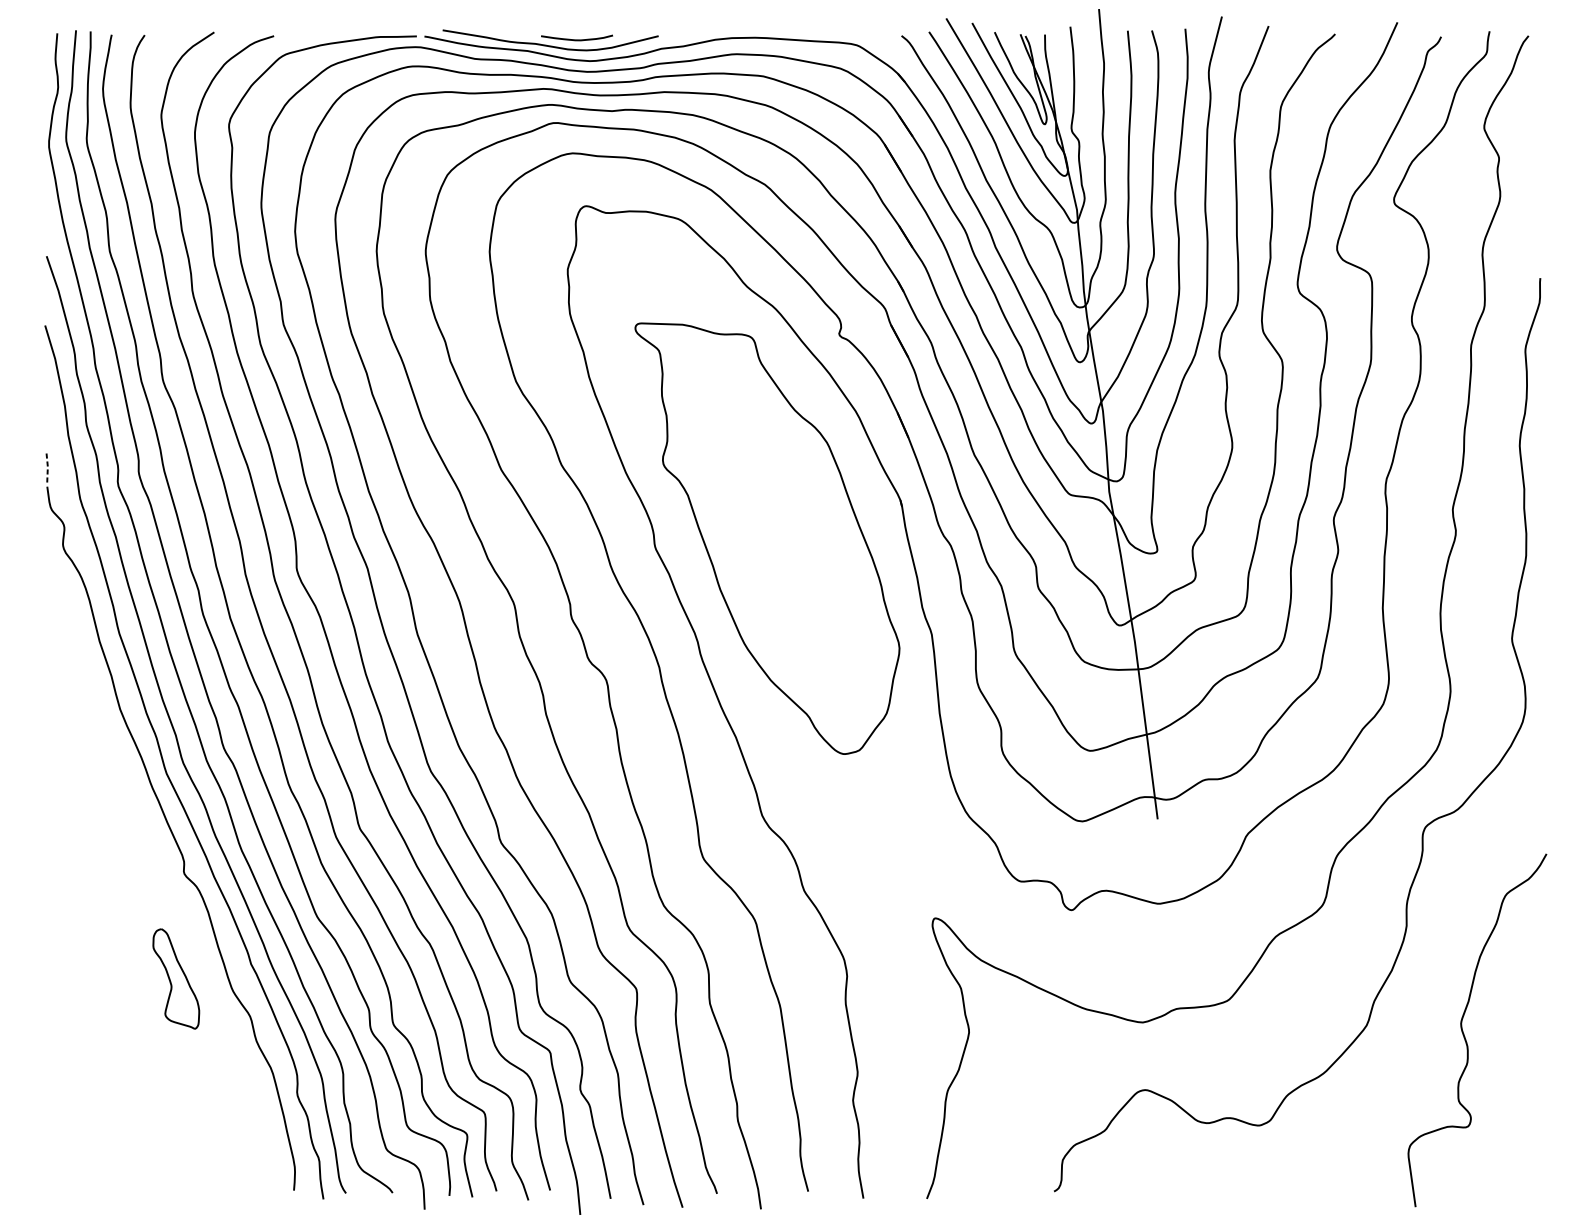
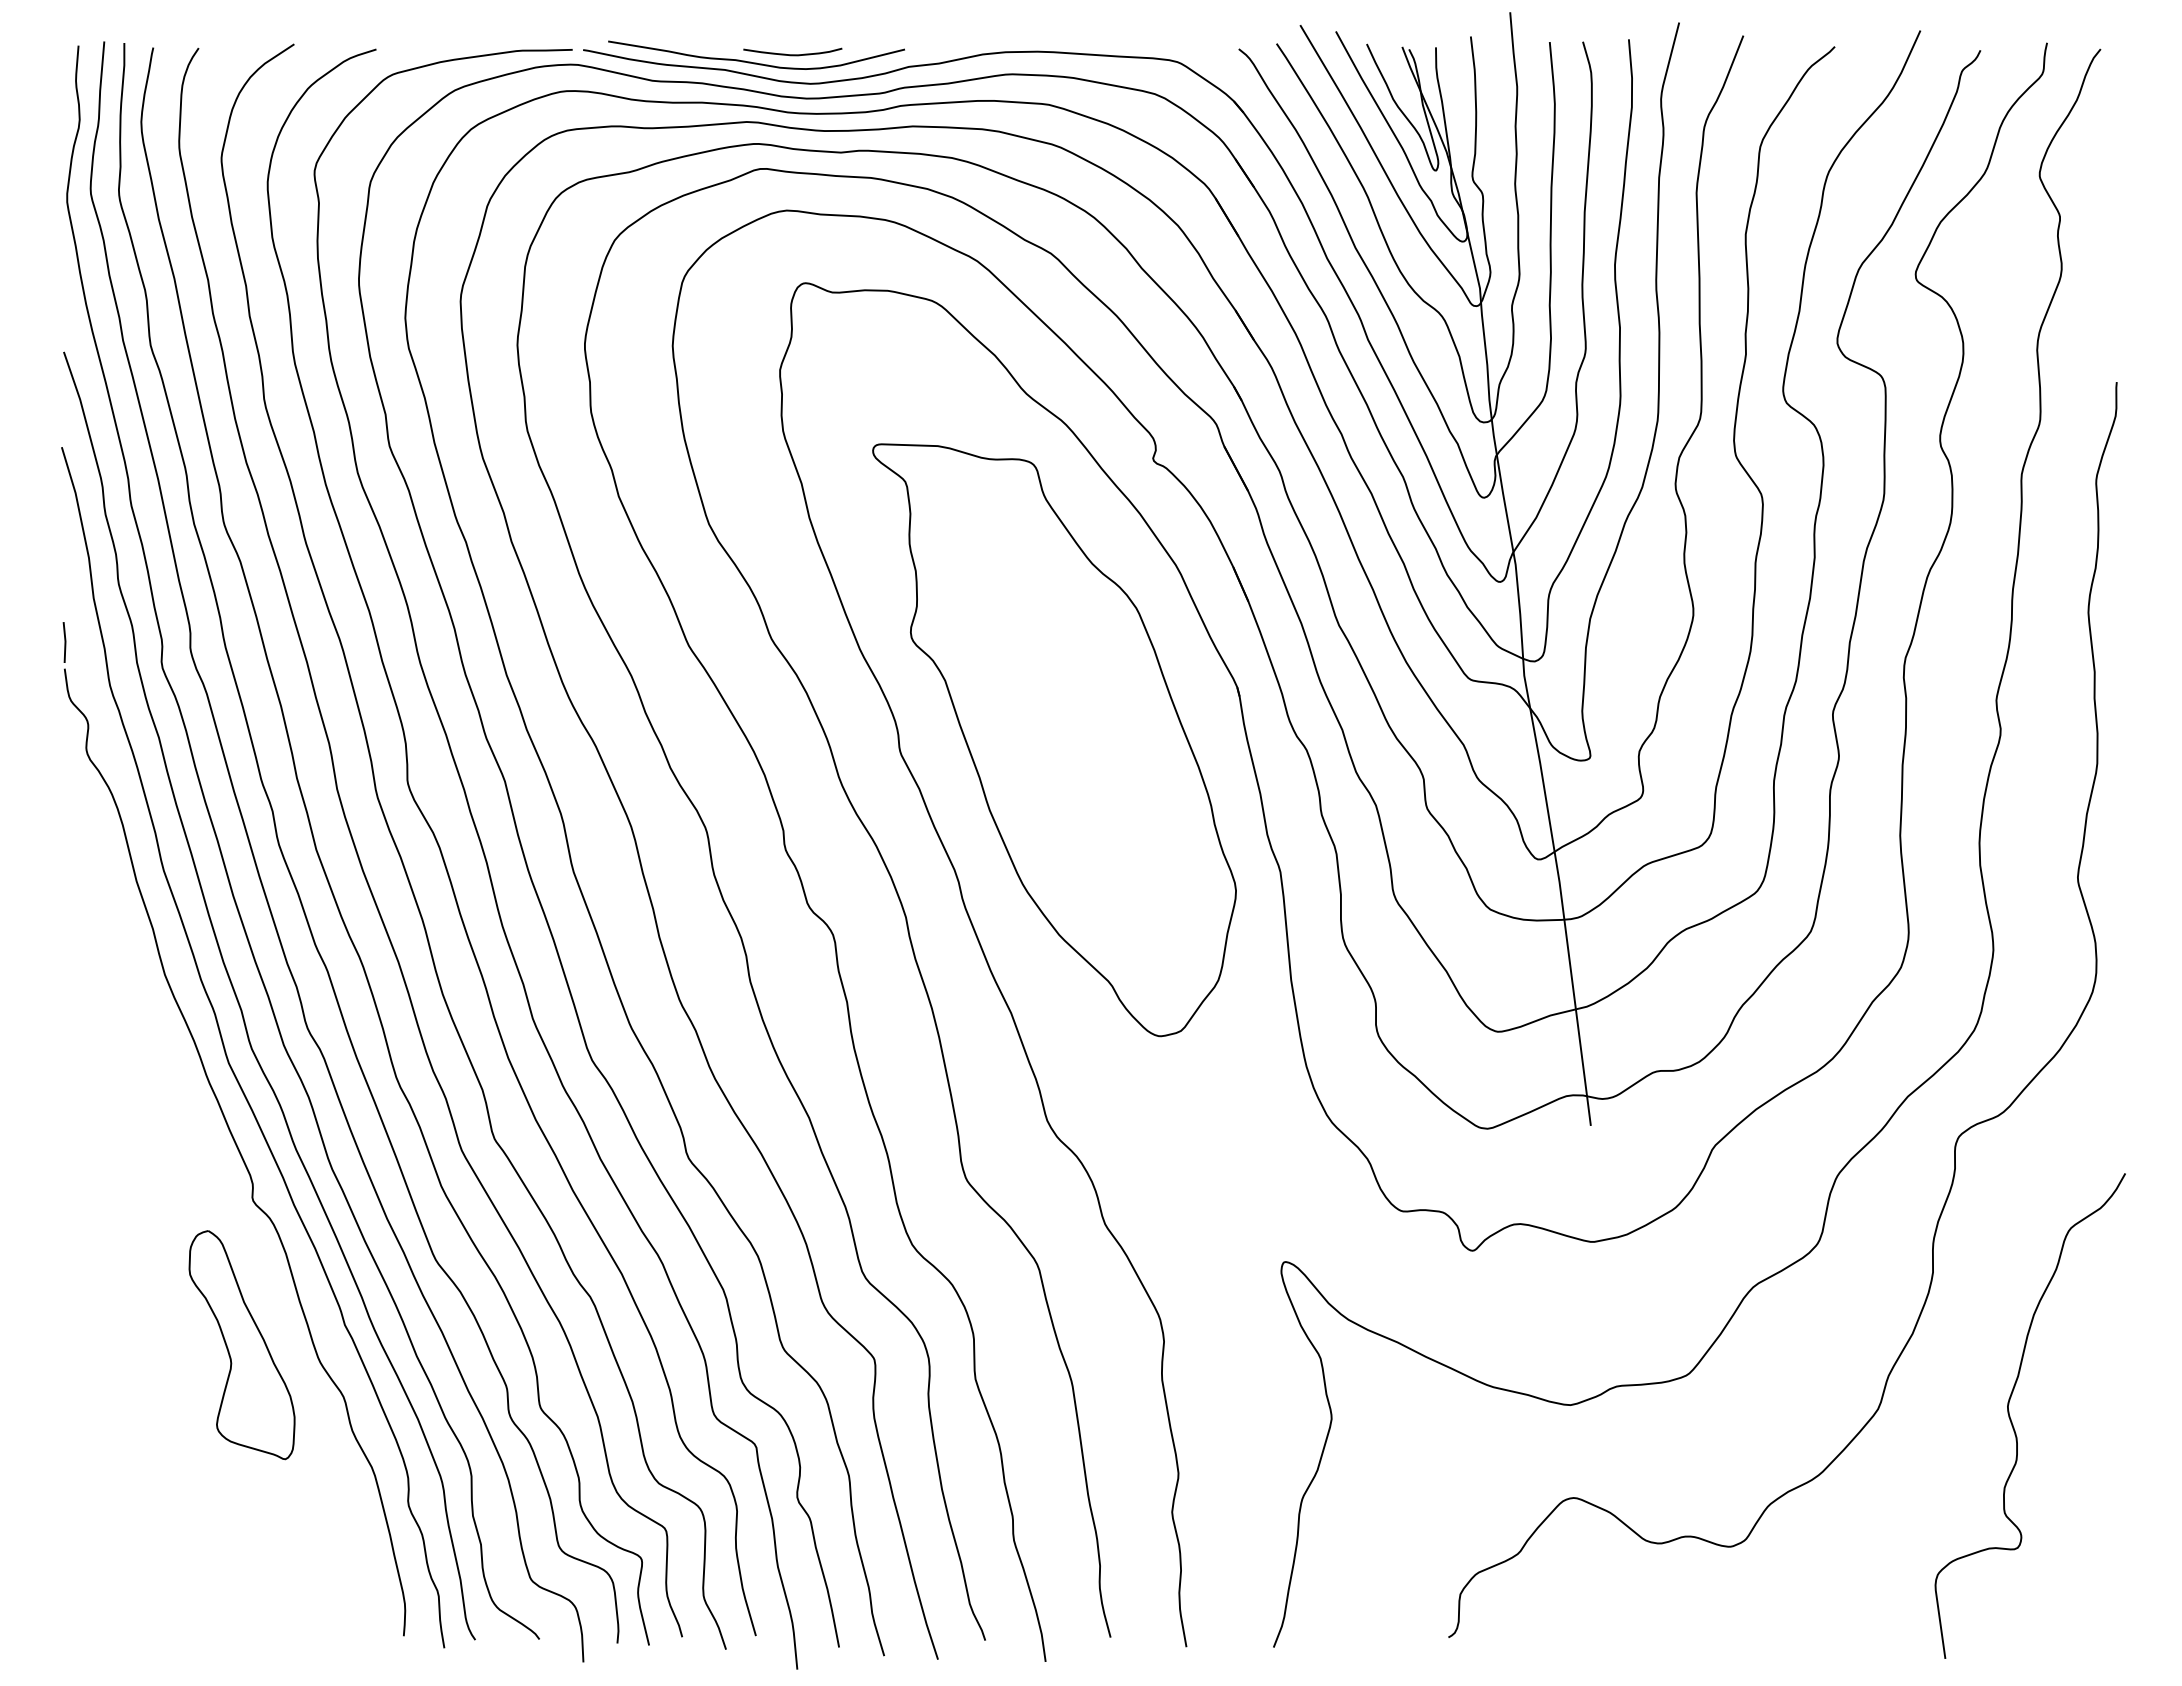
line: (47, 466) -> (65, 641), dashed -> solid
part: (175, 979) -> (241, 1345), size x1.67

